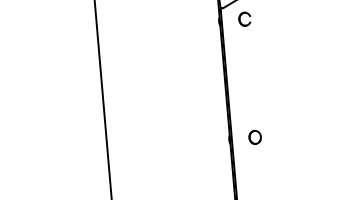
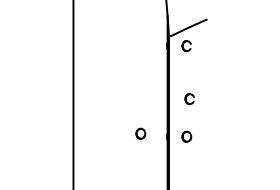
part: (254, 88) -> (189, 99), added
part: (194, 138) -> (140, 133), added

